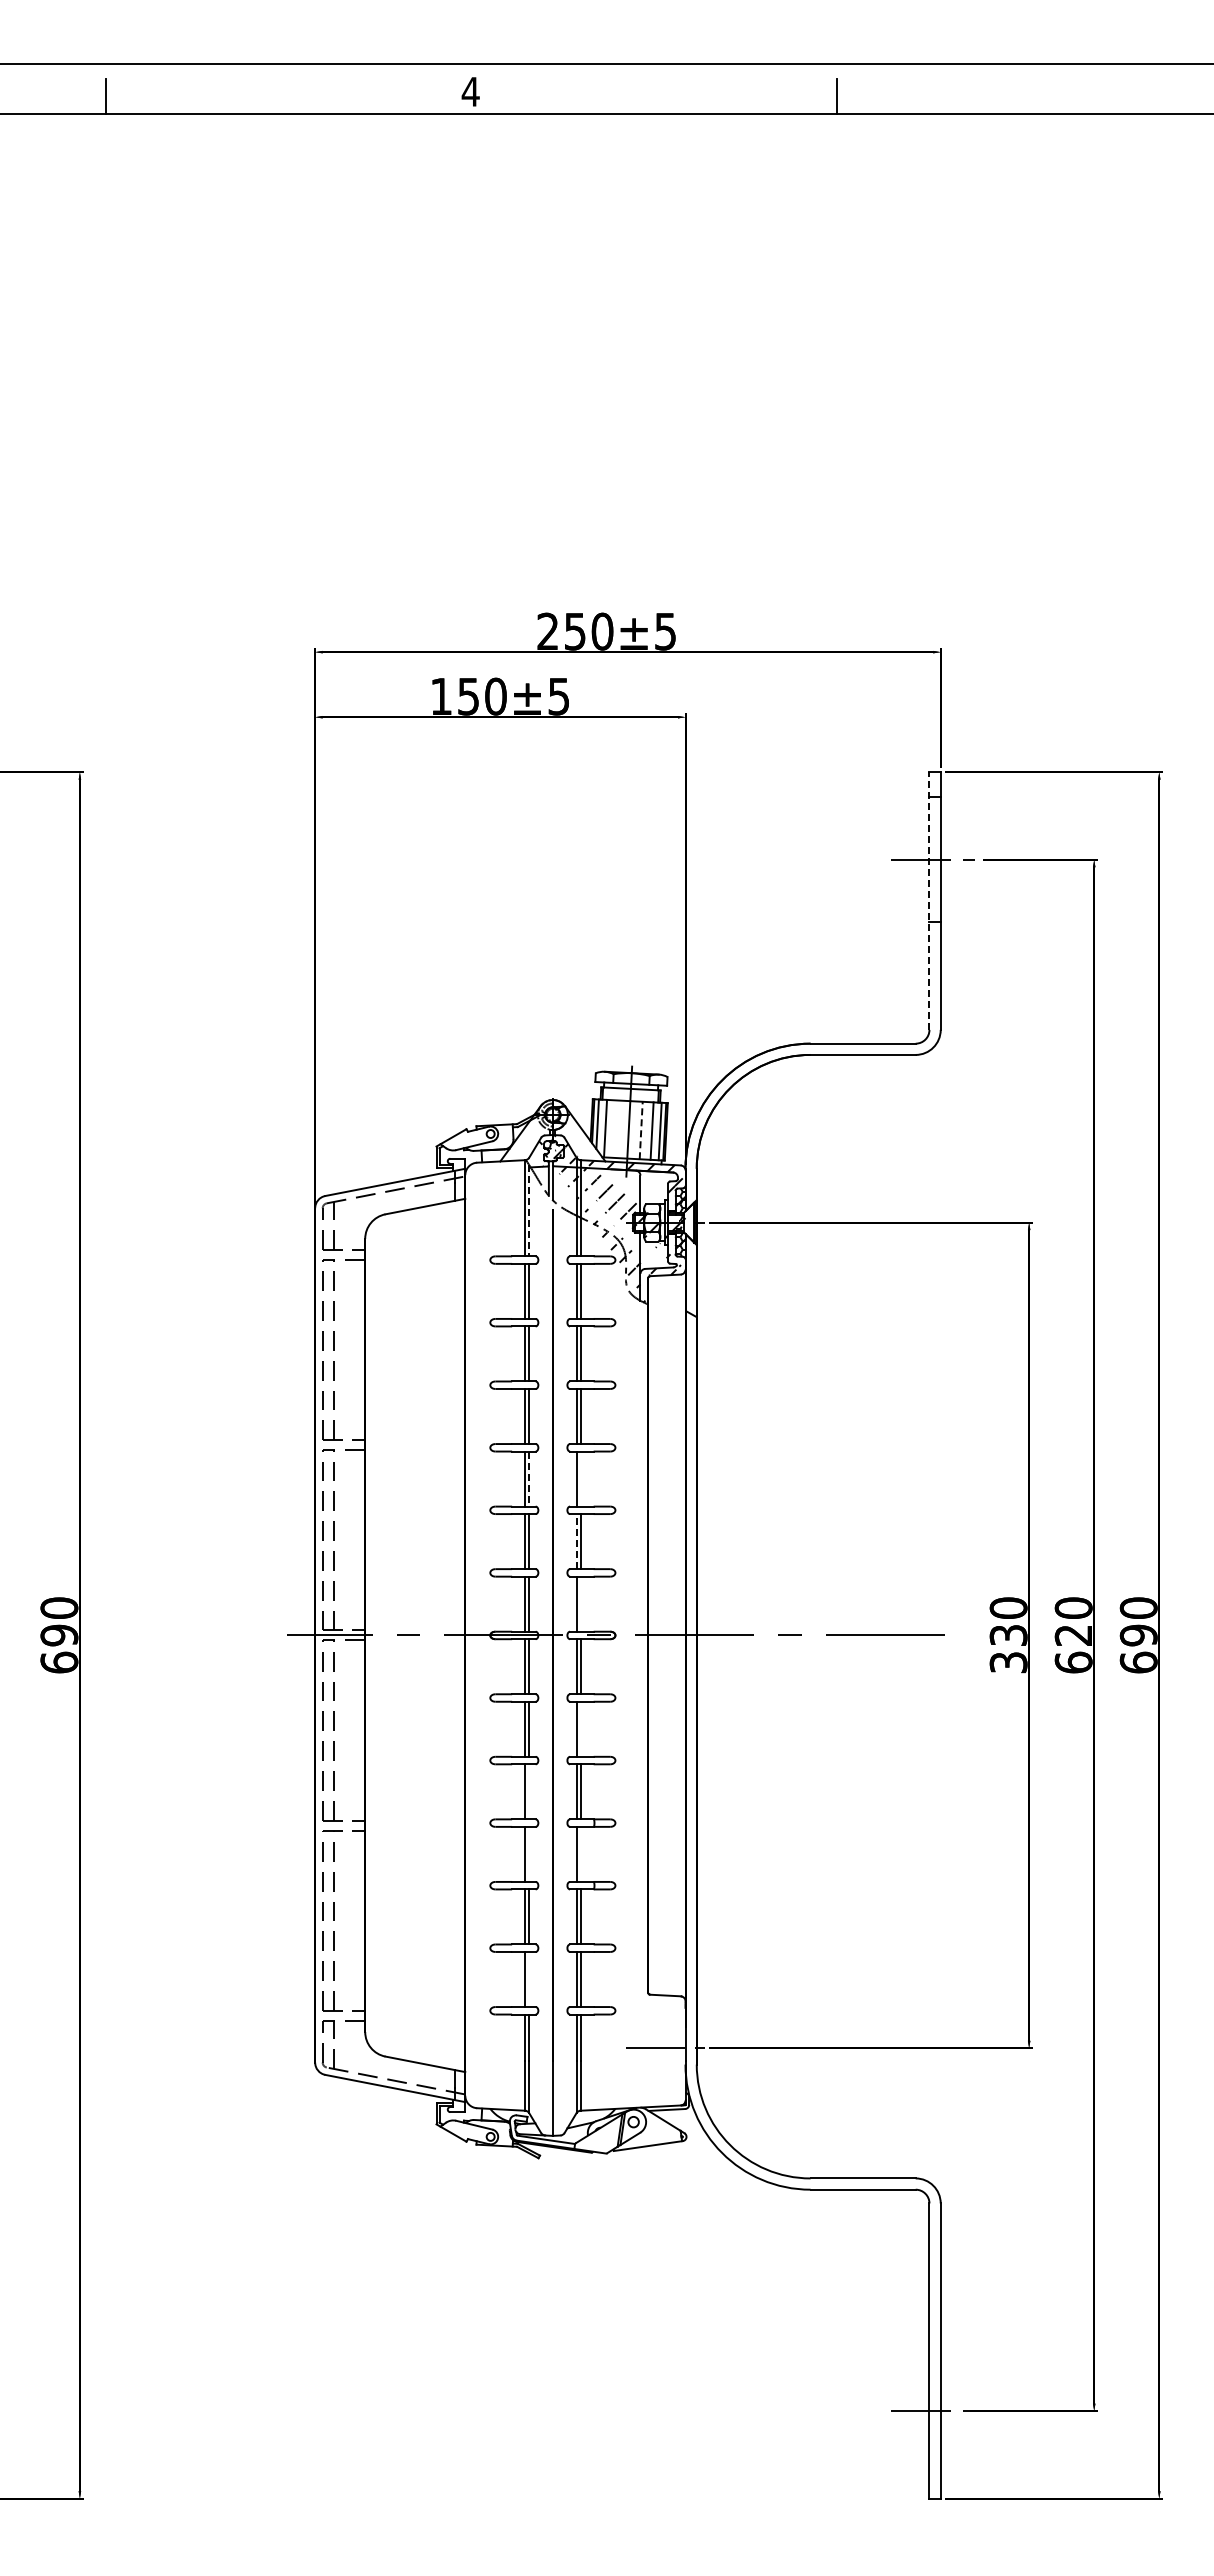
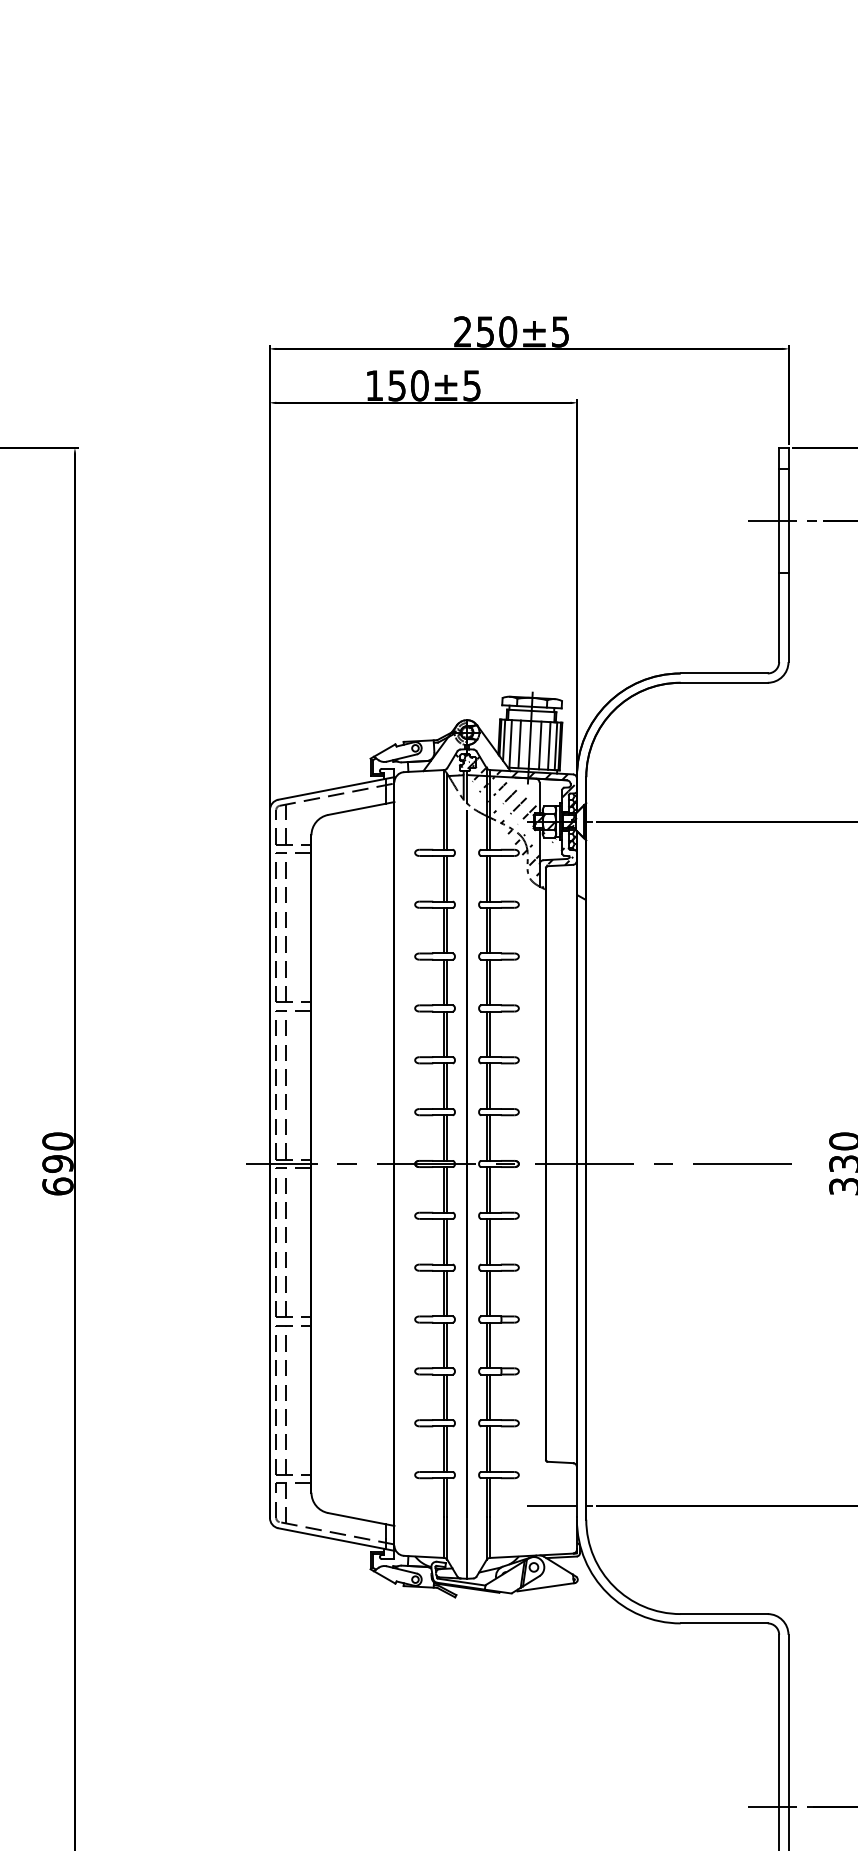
line: (929, 901) -> (779, 555), dashed -> solid
line: (615, 1128) -> (518, 743), added
line: (641, 1130) -> (540, 745), dashed -> solid
line: (529, 1210) -> (447, 811), dashed -> solid
line: (580, 1478) -> (489, 1033), added
line: (529, 1479) -> (447, 1034), dashed -> solid
line: (576, 1541) -> (486, 1086), dashed -> solid
line: (580, 1603) -> (489, 1137), added
line: (580, 1728) -> (489, 1241), added
line: (529, 1791) -> (447, 1293), added
line: (529, 1853) -> (447, 1344), added
line: (580, 1853) -> (489, 1344), added
line: (529, 1979) -> (447, 1449), added

